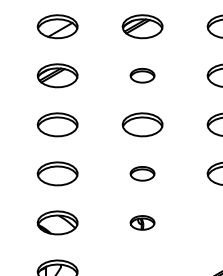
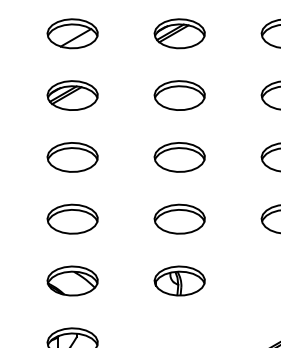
part: (142, 75) -> (179, 95), size x1.67
part: (142, 173) -> (179, 218), size x1.67
part: (142, 222) -> (179, 280), size x1.67

